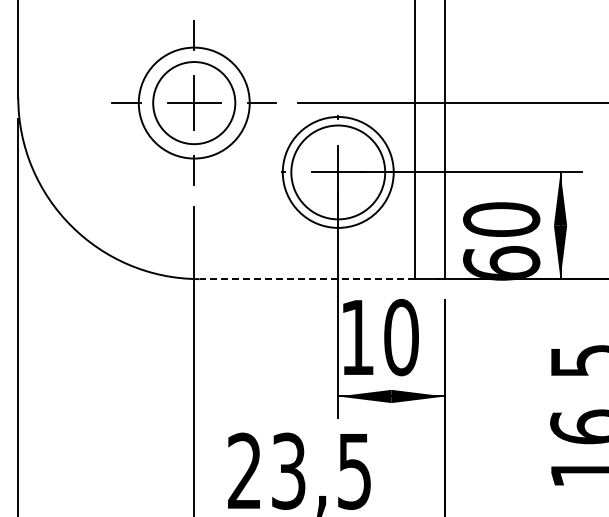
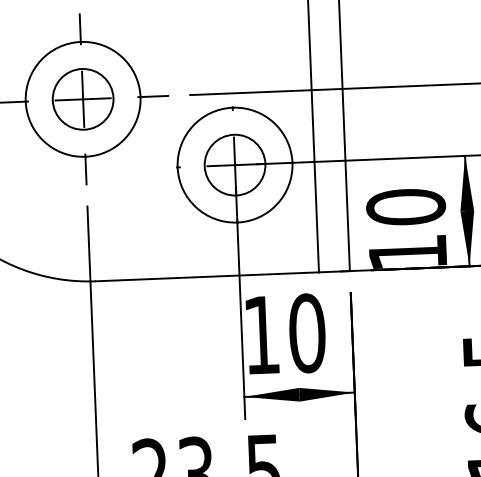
circle: (193, 102) -> (82, 98), size x0.71
circle: (337, 172) -> (234, 165), size x0.62
text: (501, 263) -> (407, 252), 60 -> 10
line: (307, 279) -> (207, 277), dashed -> solid

